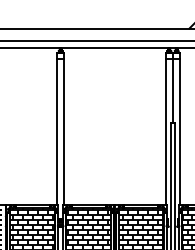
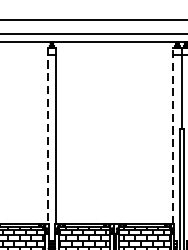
line: (165, 128) -> (173, 135), solid -> dashed
line: (56, 129) -> (47, 136), solid -> dashed

